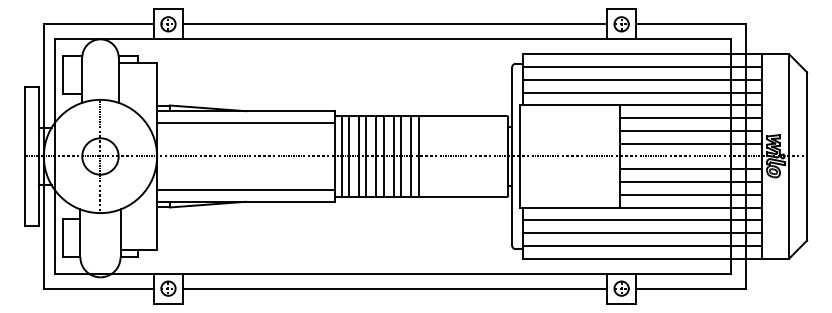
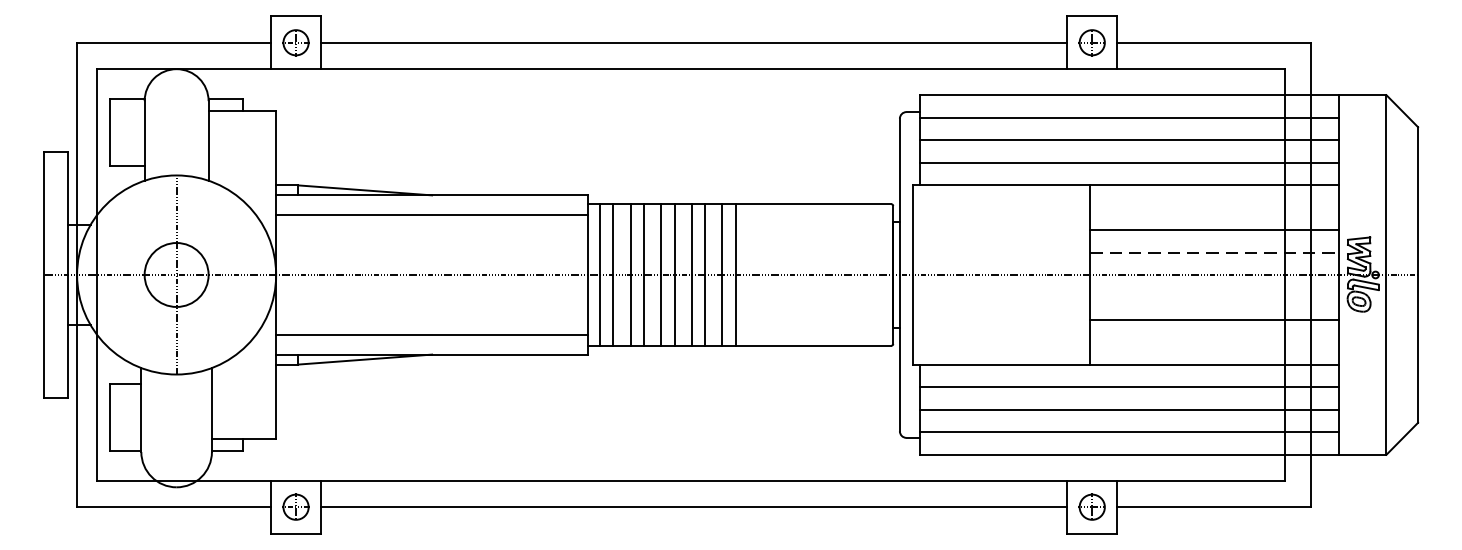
line: (691, 118) -> (1215, 208), removed
line: (691, 143) -> (1215, 252), solid -> dashed
line: (691, 169) -> (1215, 297), removed
line: (691, 194) -> (1215, 341), removed

